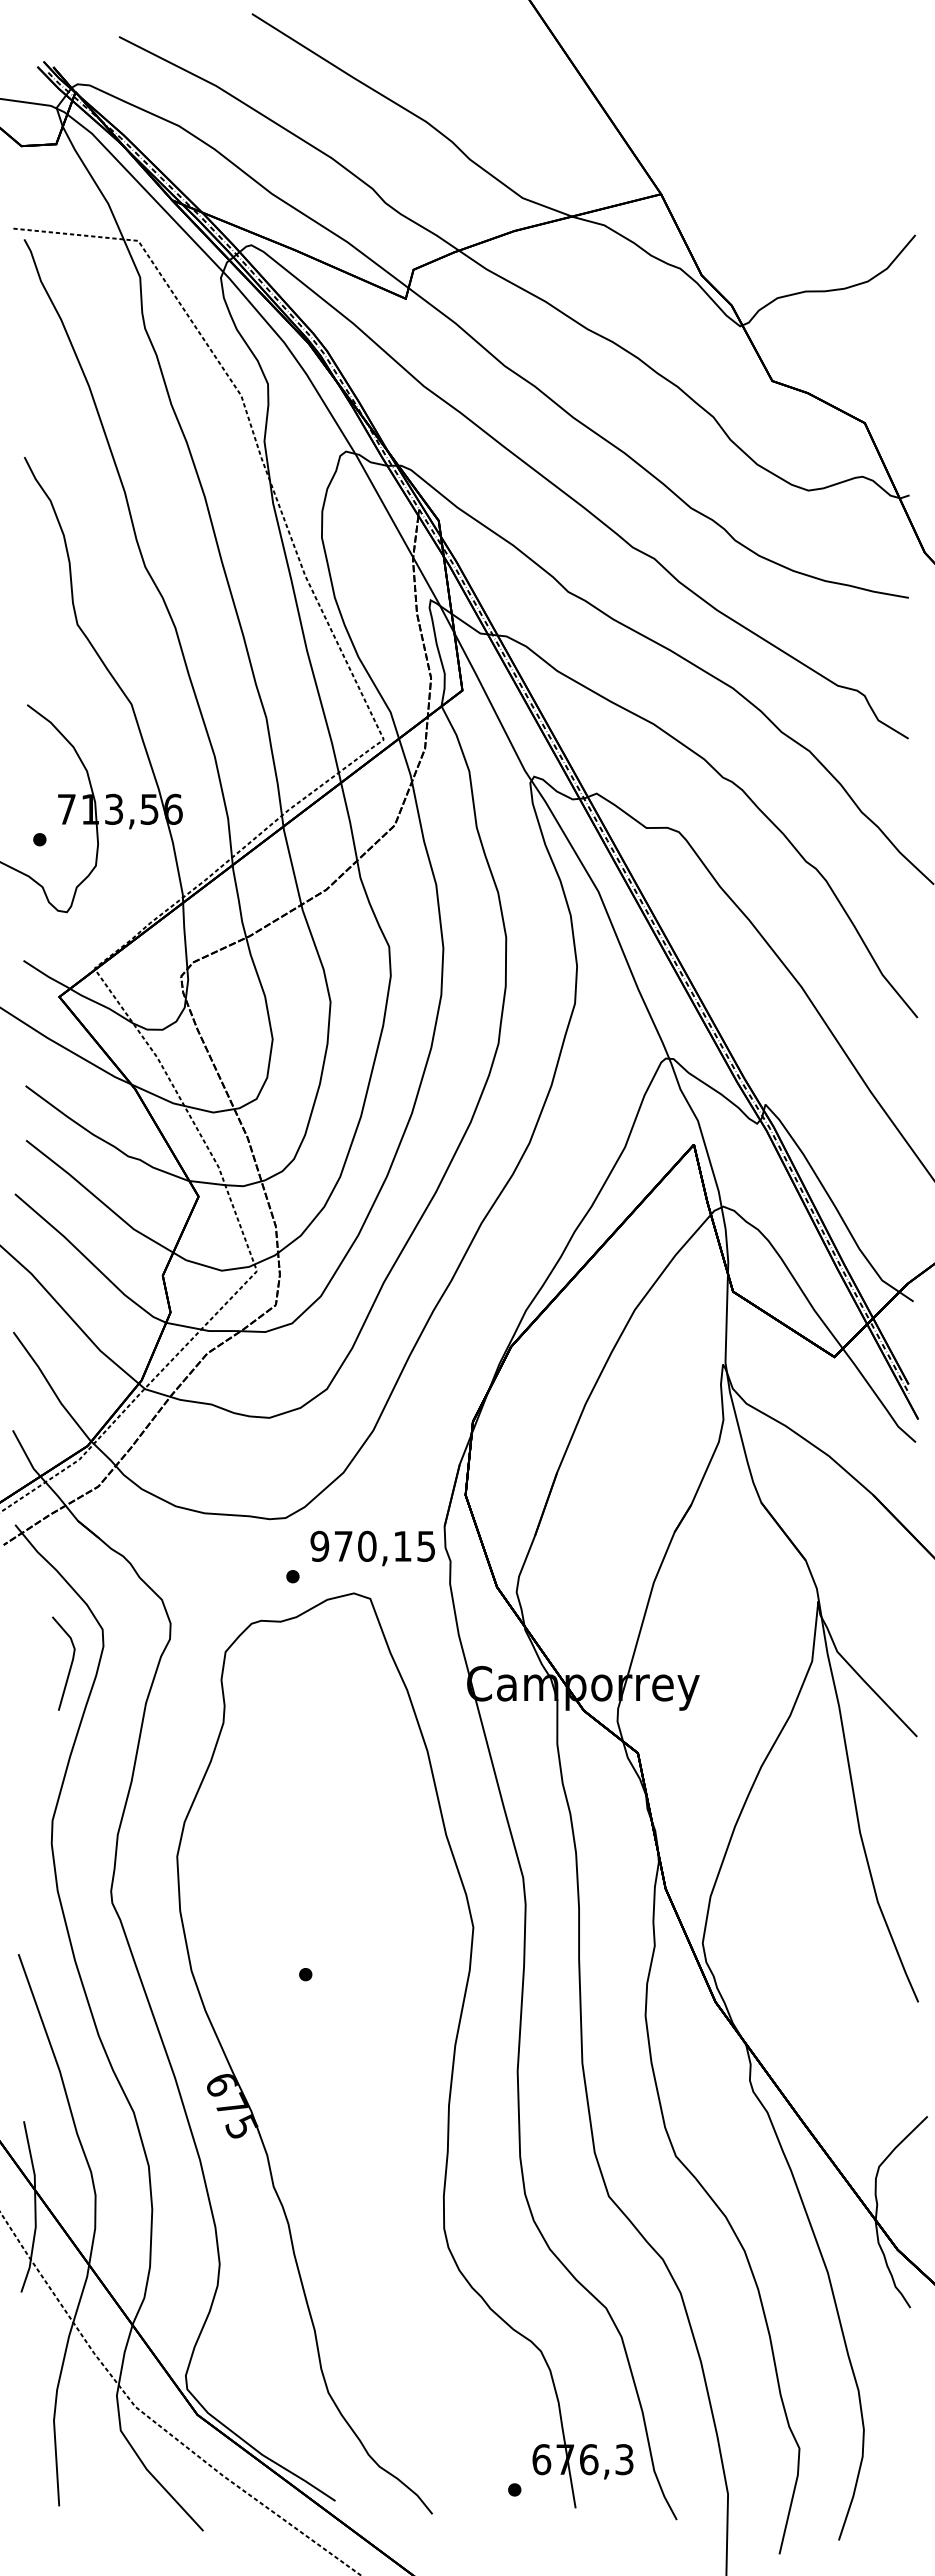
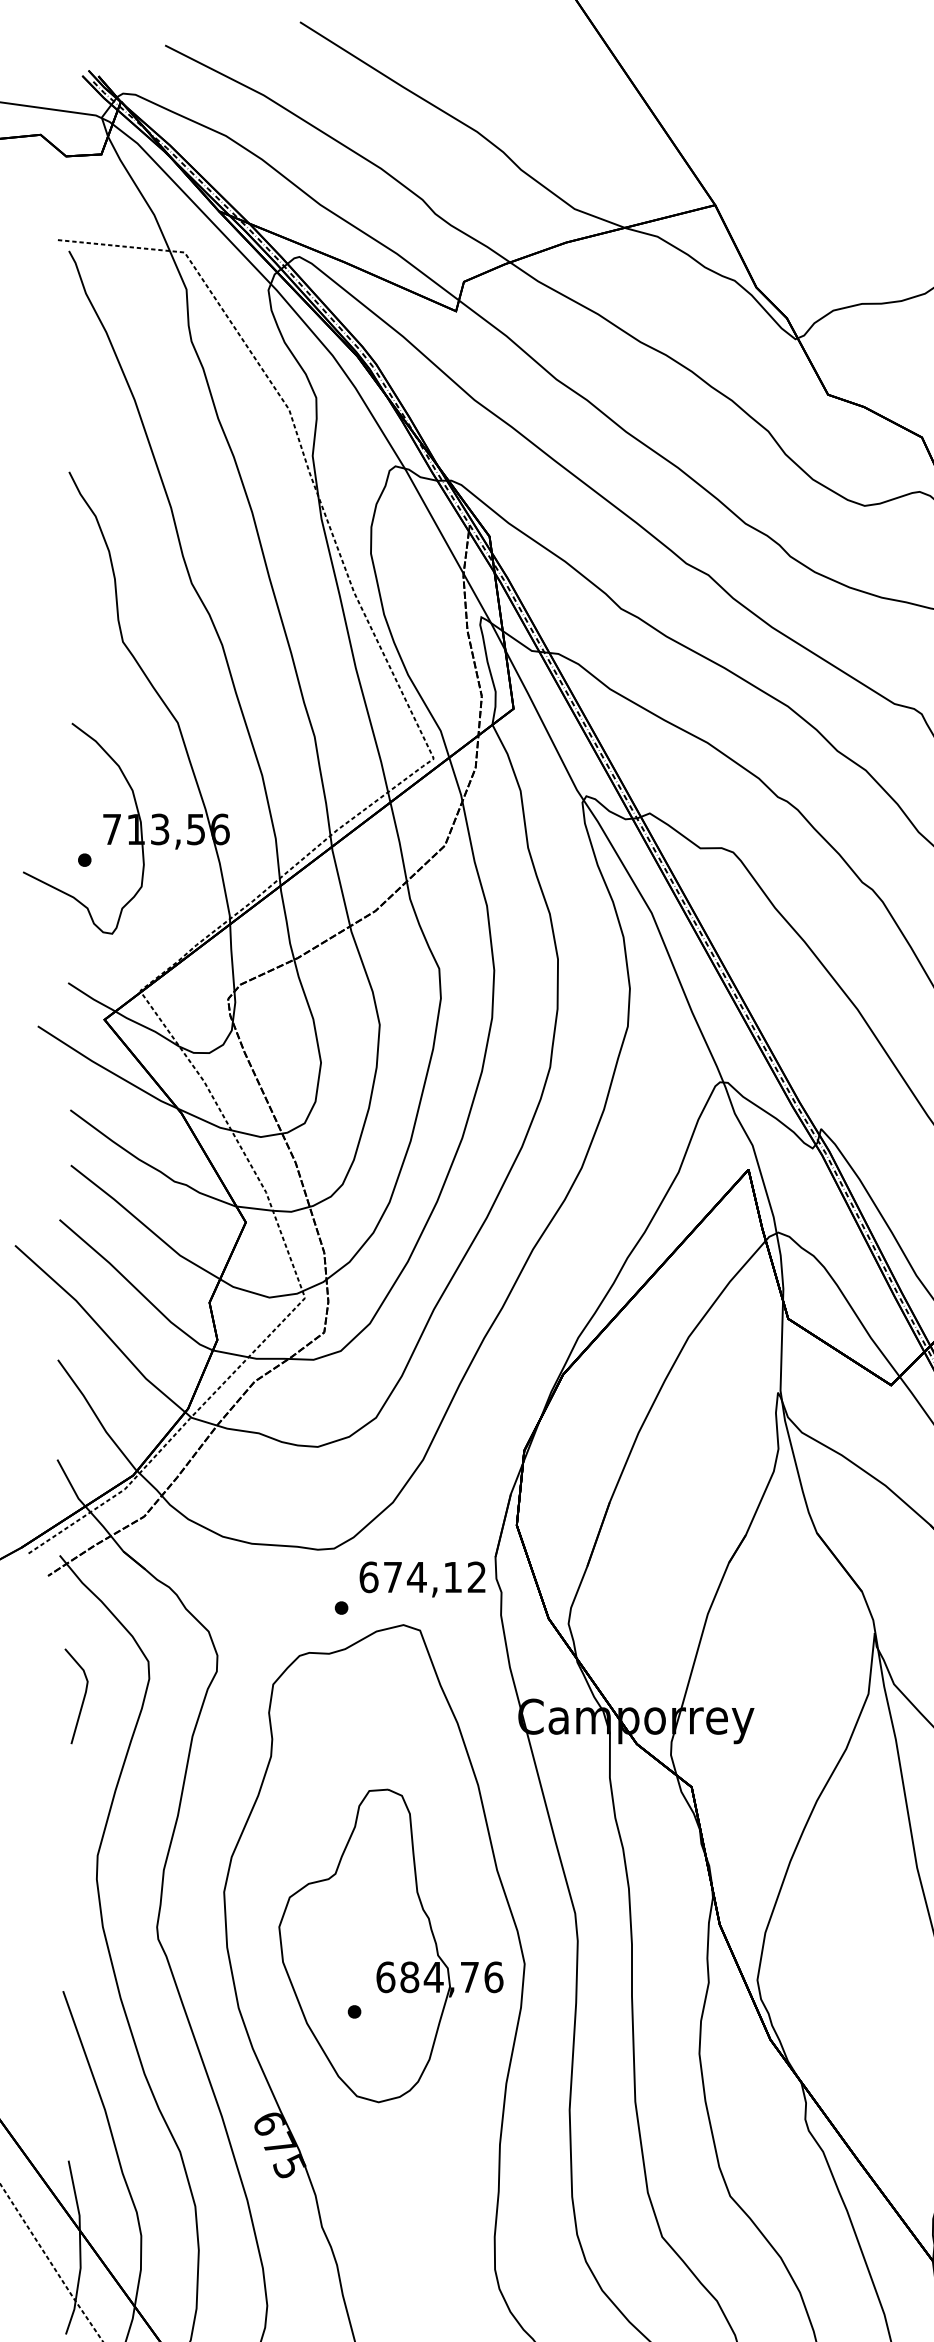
text: (372, 1545) -> (422, 1576), 970,15 -> 674,12
line: (70, 1664) -> (83, 1697), moved
part: (341, 1909) -> (390, 1945), added

